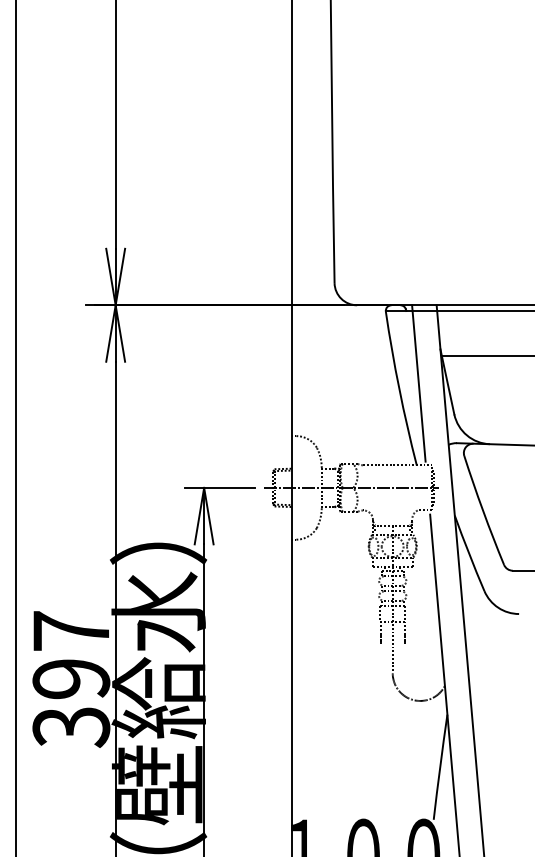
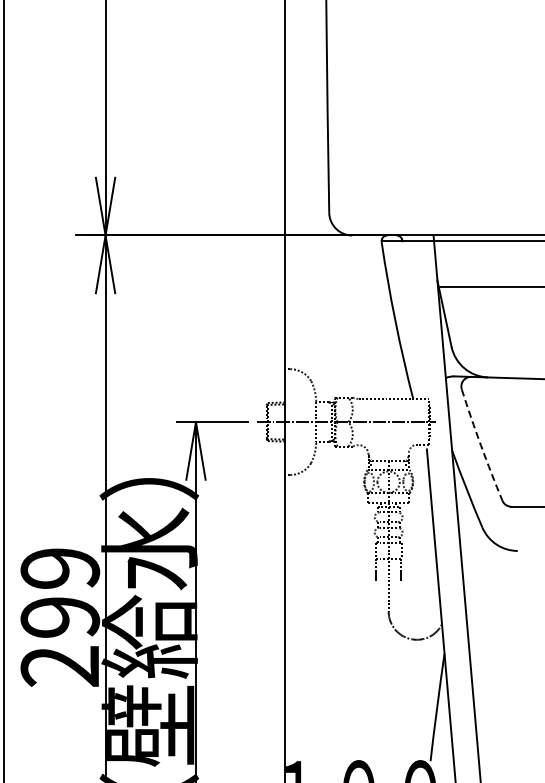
line: (418, 383) -> (415, 315), removed
arc: (483, 510) -> (481, 445), solid -> dashed
text: (71, 679) -> (60, 617), 397 -> 299

